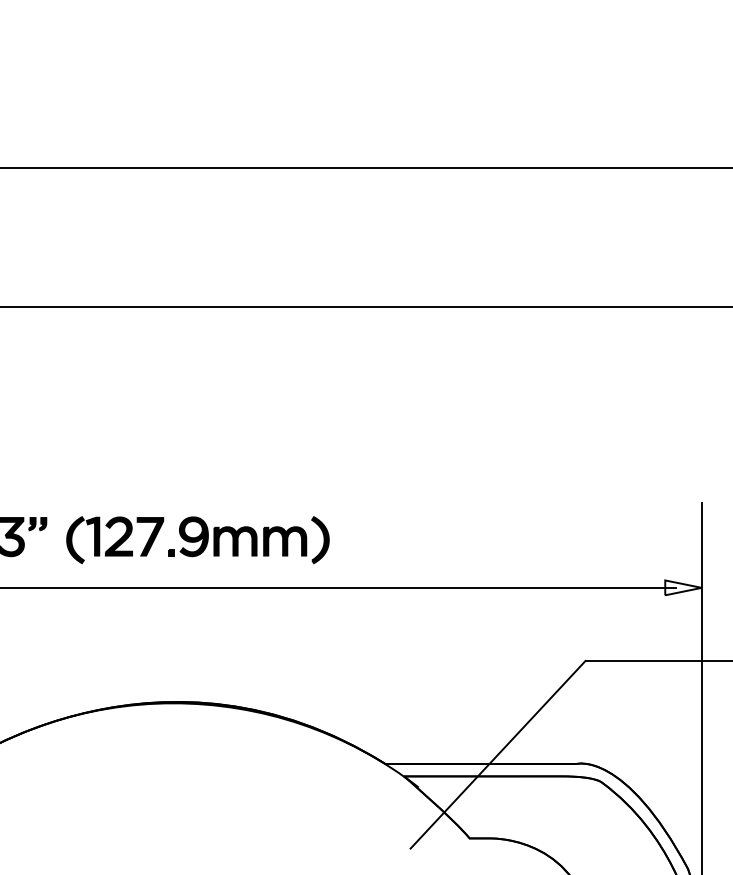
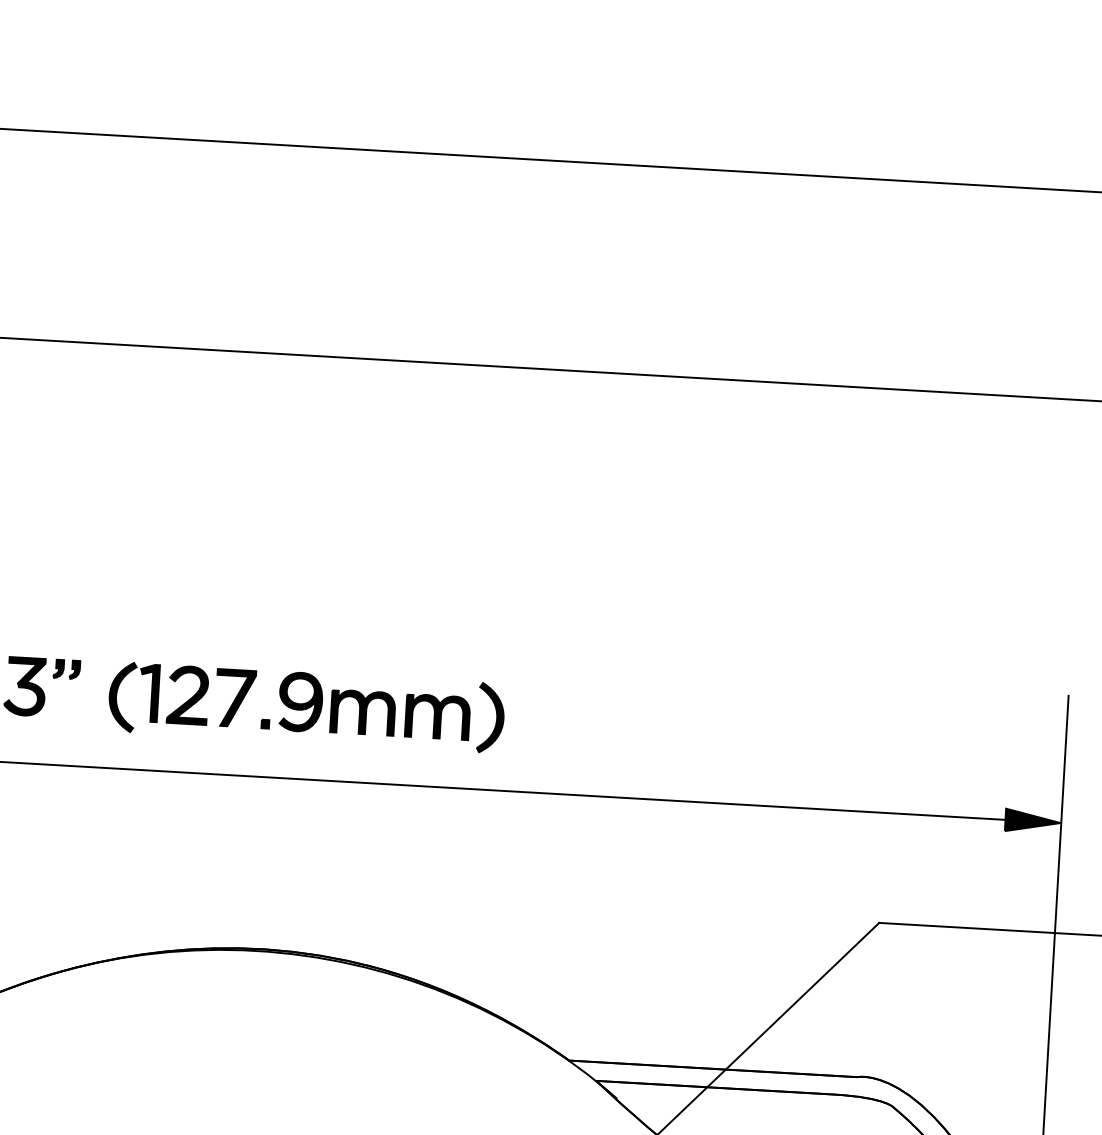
fill: (683, 587) -> (1032, 820), added

